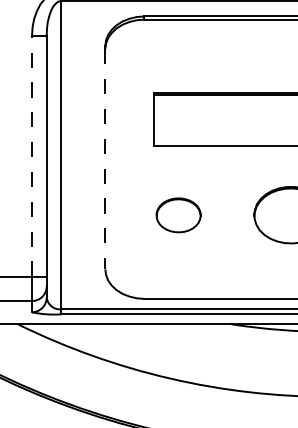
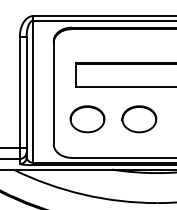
line: (31, 157) -> (19, 92), dashed -> solid
line: (104, 159) -> (53, 93), dashed -> solid
part: (178, 215) -> (87, 119), size x1.67

